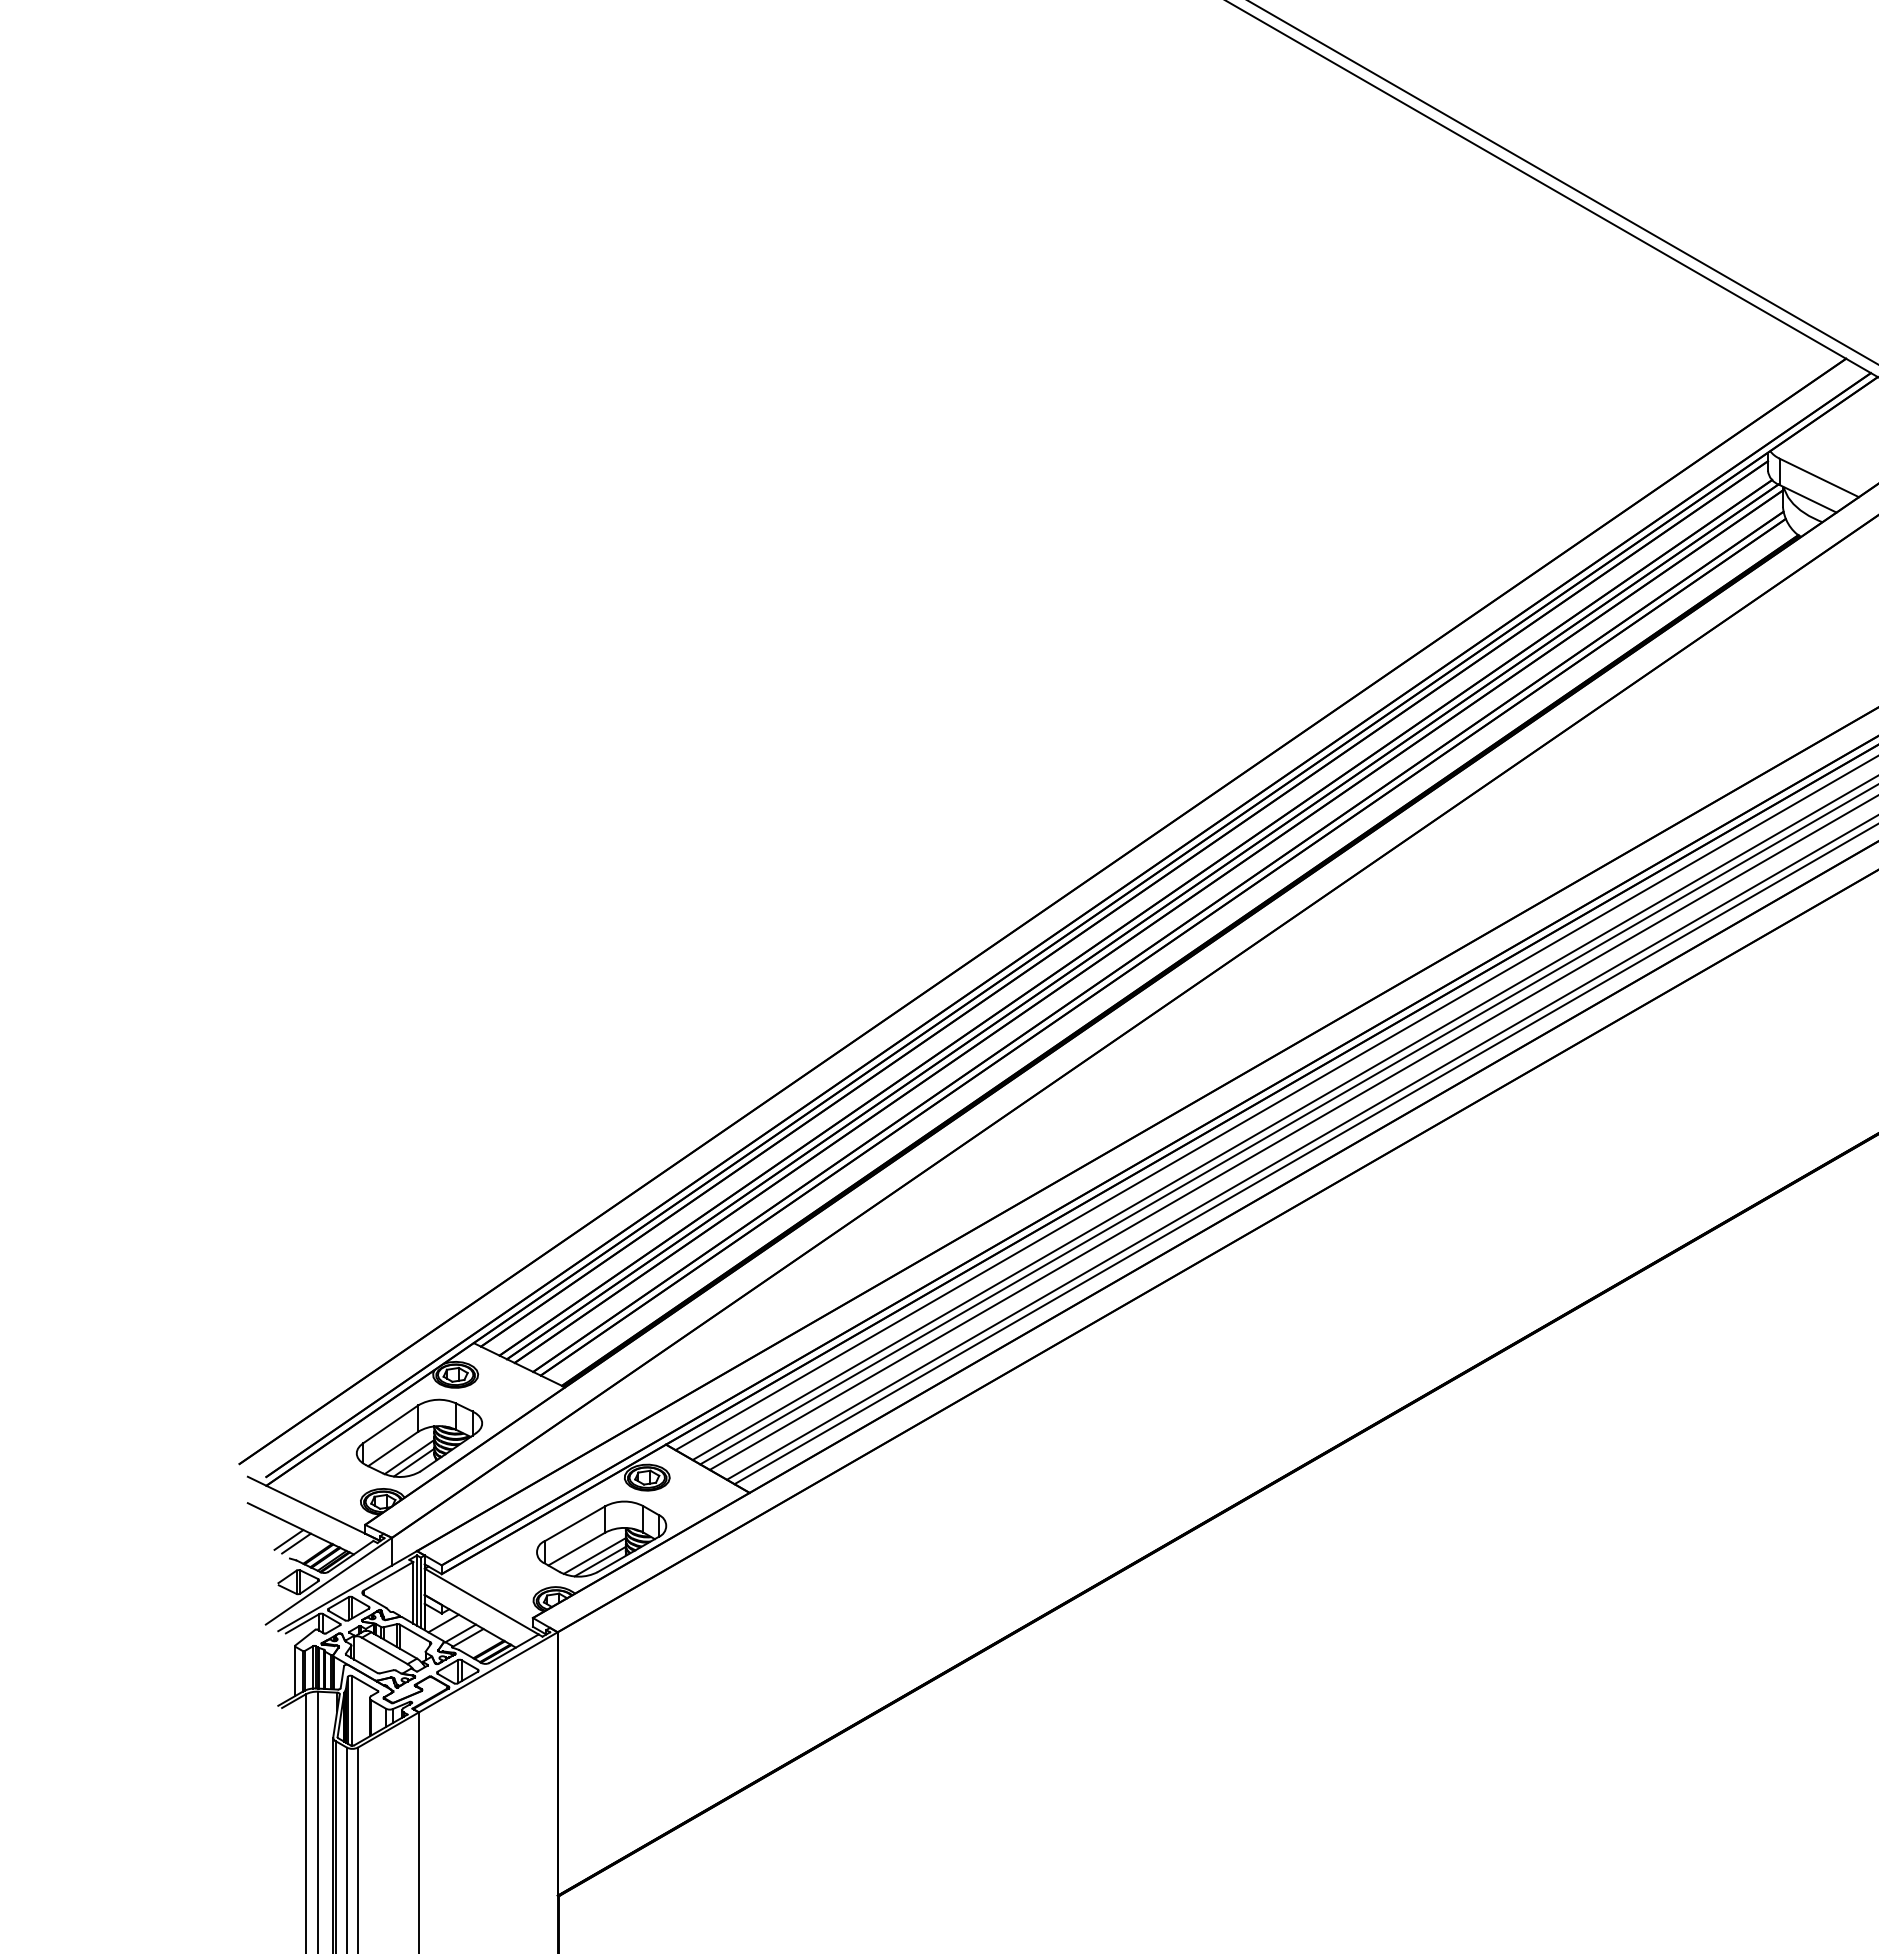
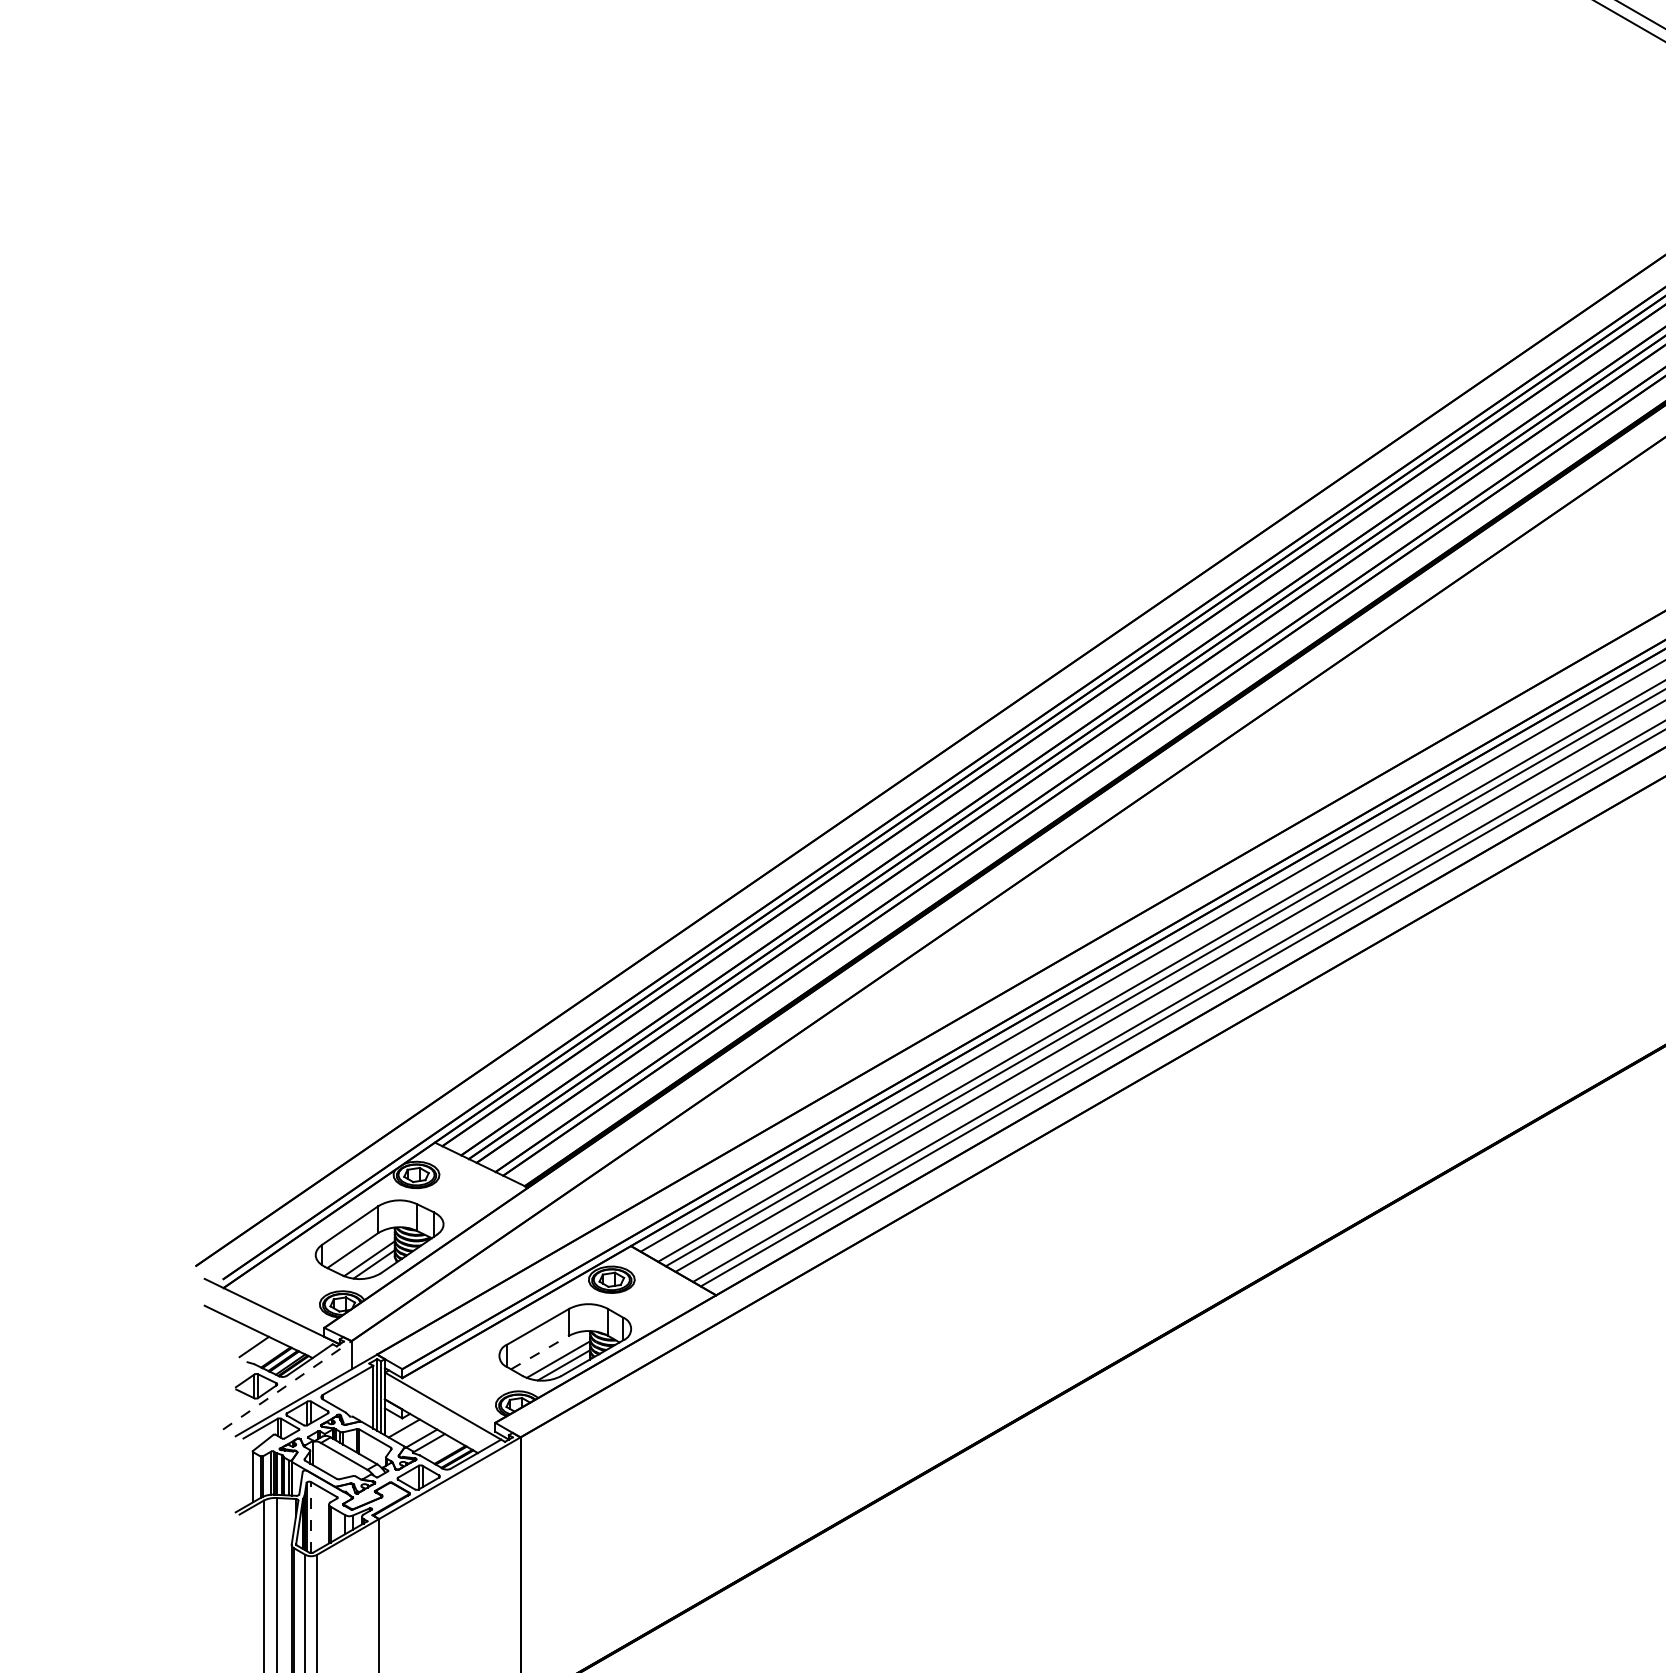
line: (288, 1539) -> (246, 1342), removed
line: (576, 1549) -> (539, 1353), solid -> dashed
line: (328, 1581) -> (286, 1385), solid -> dashed
line: (352, 1710) -> (311, 1517), solid -> dashed

